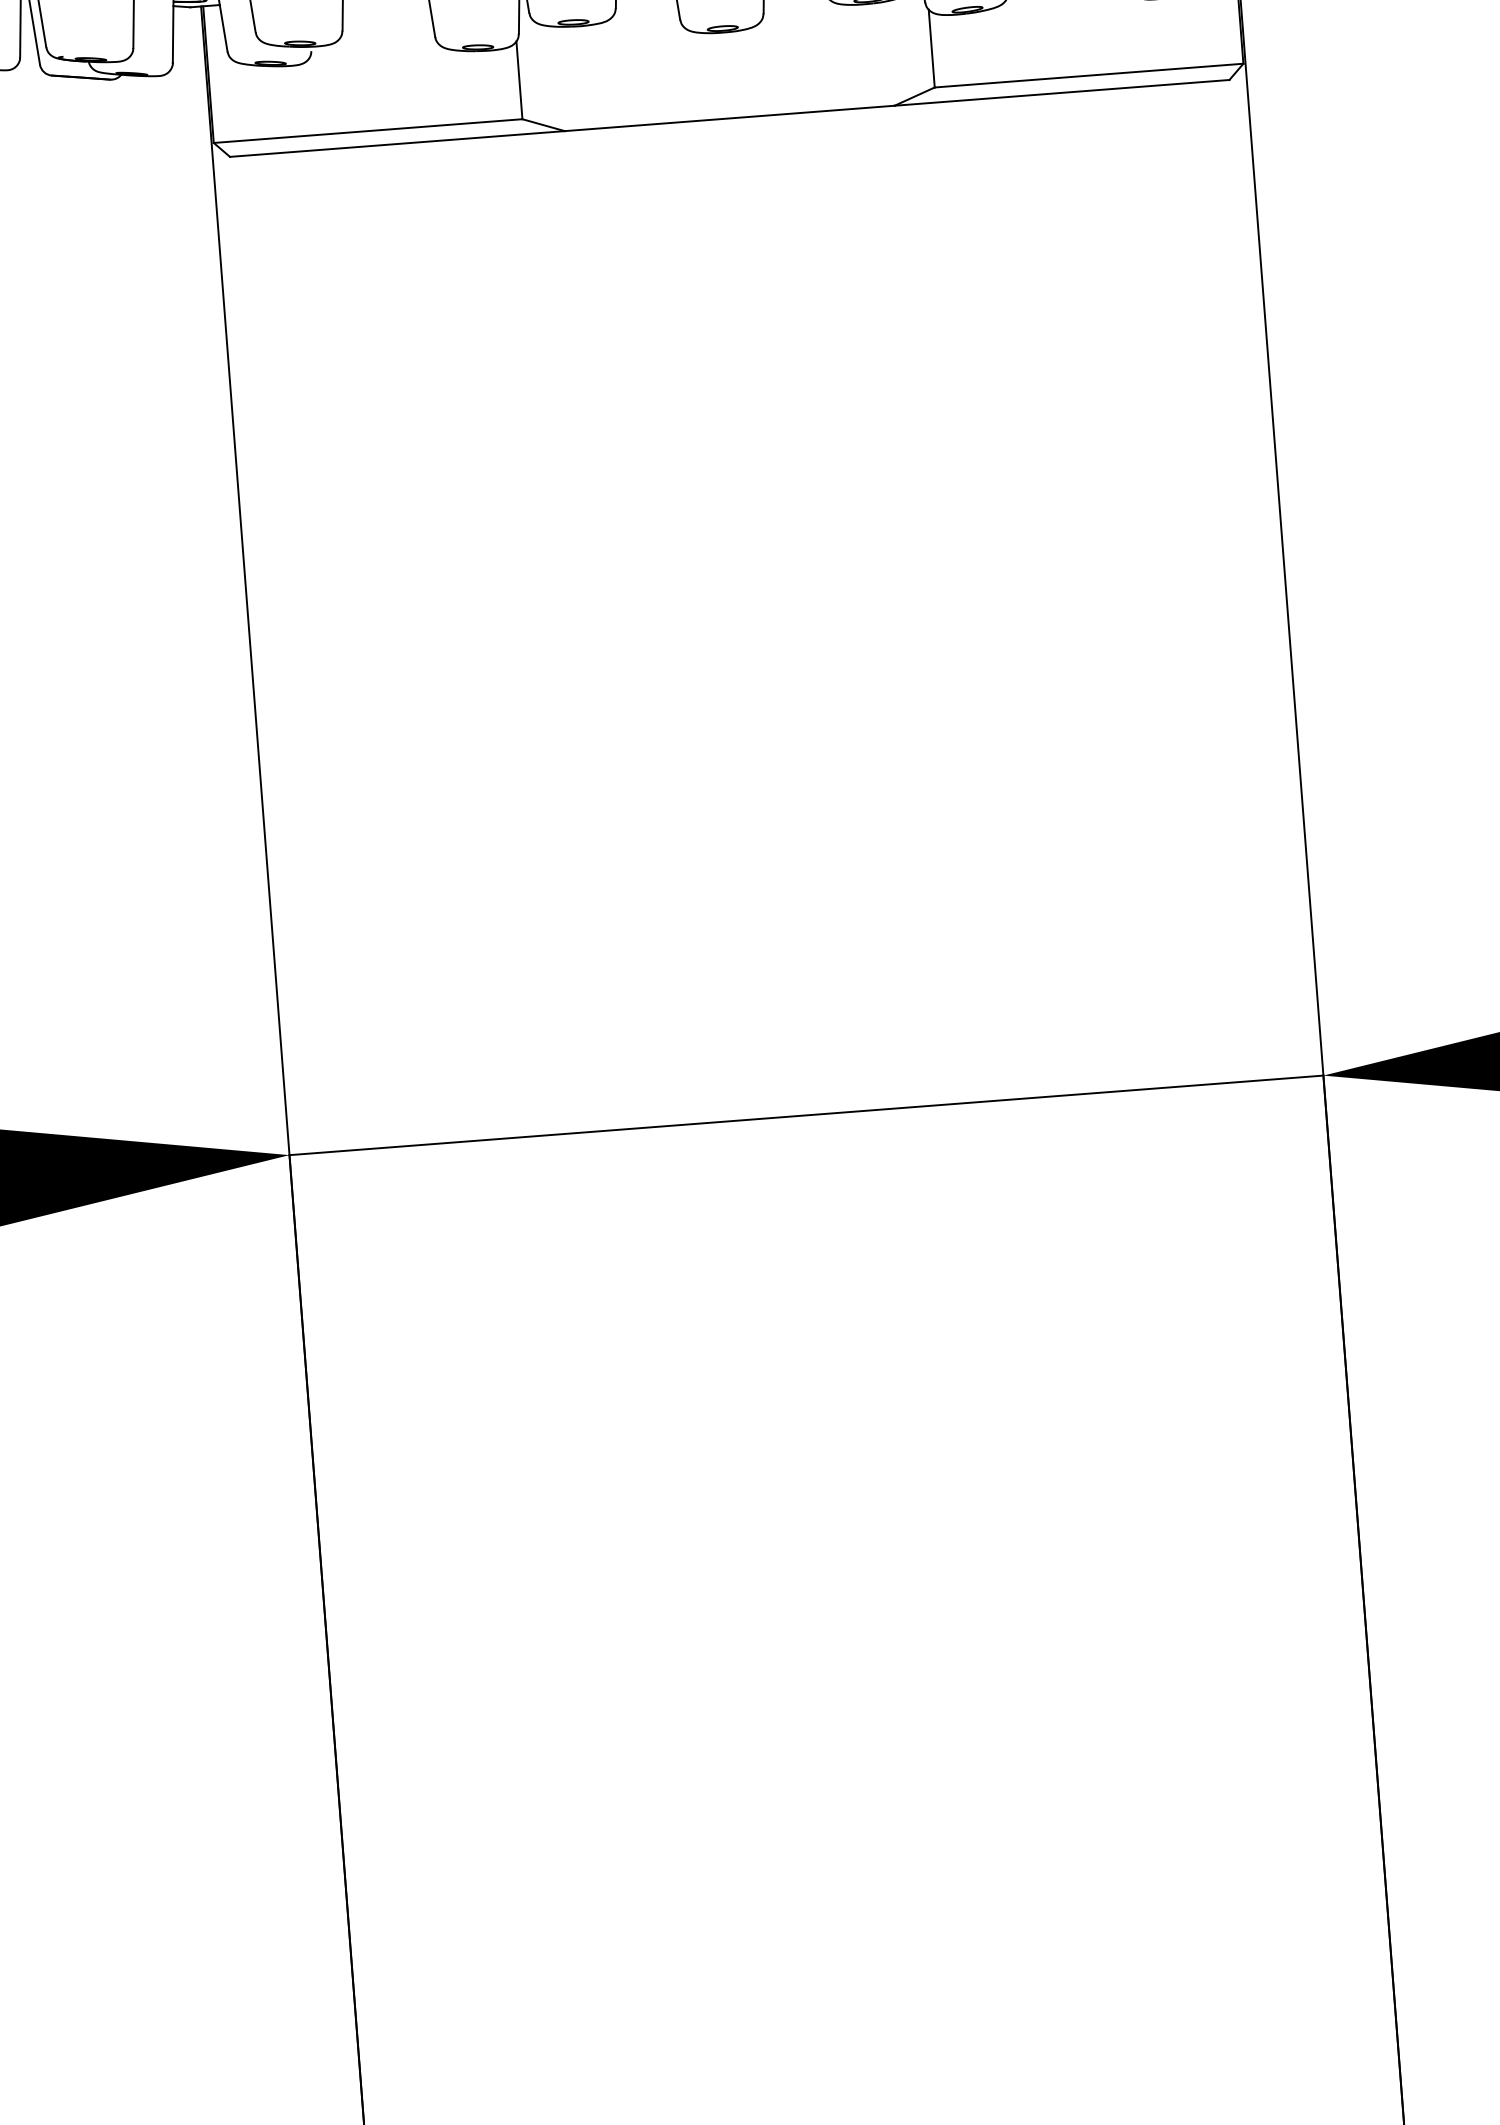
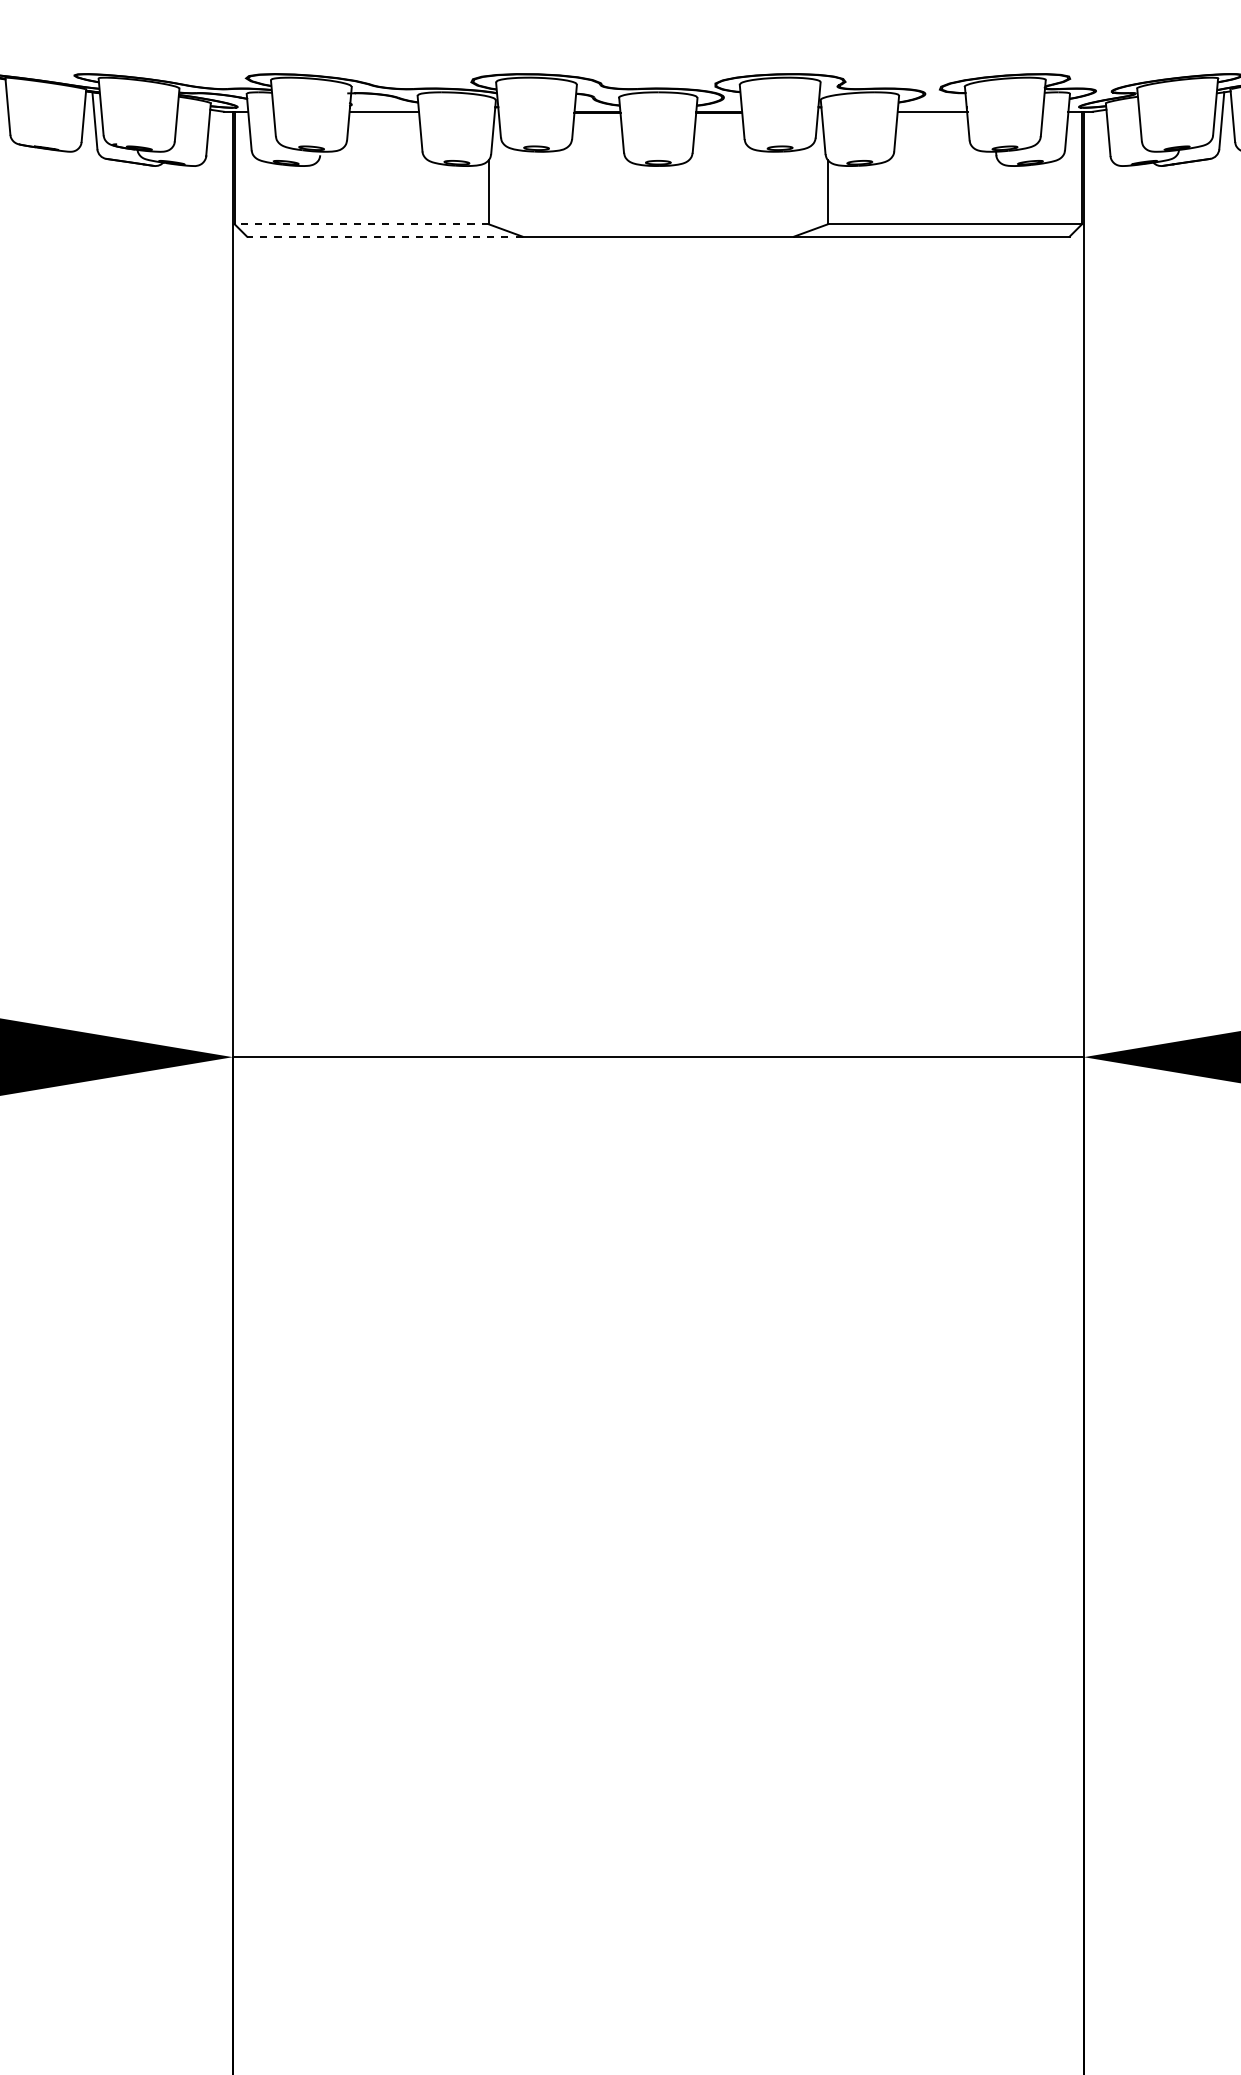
line: (367, 131) -> (361, 224), solid -> dashed
line: (396, 143) -> (384, 236), solid -> dashed

